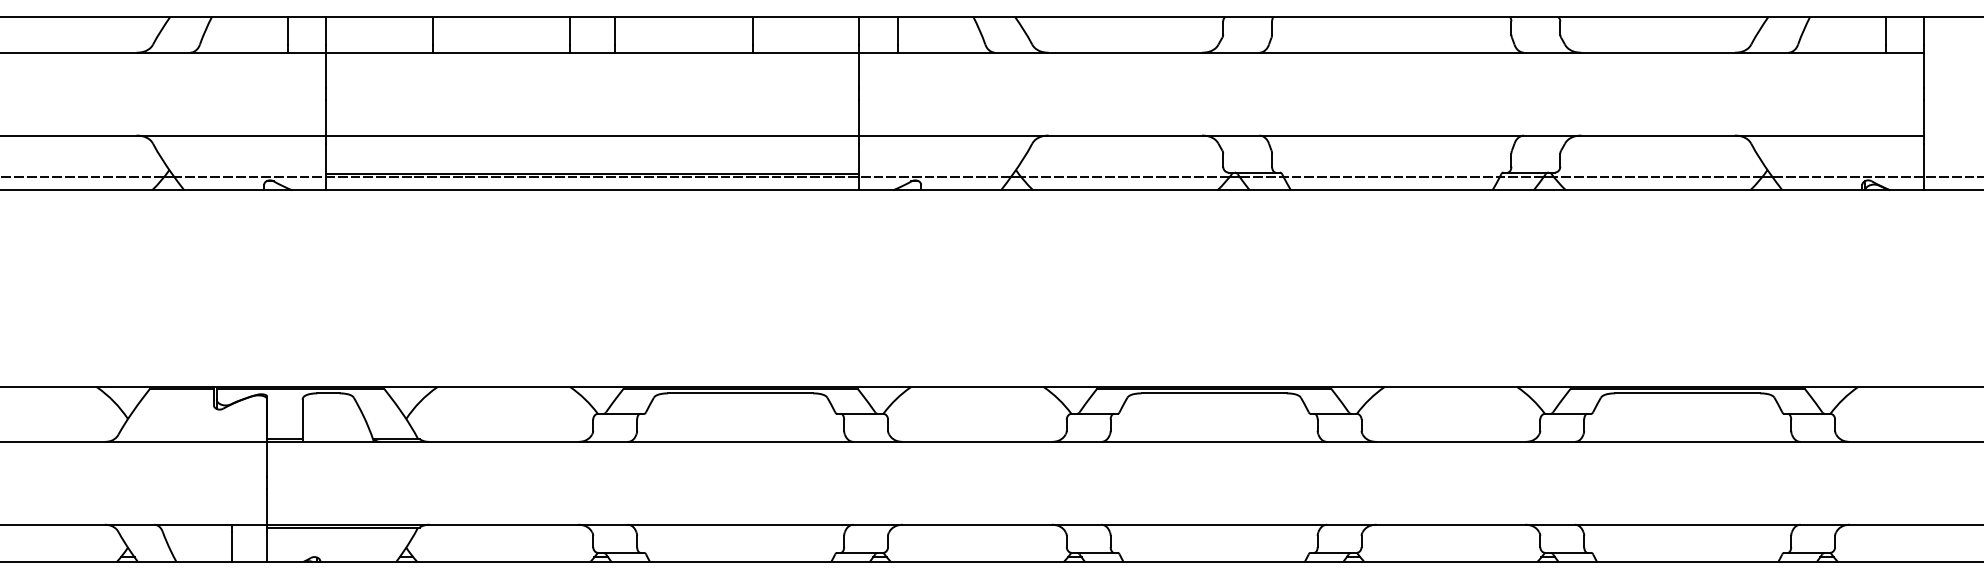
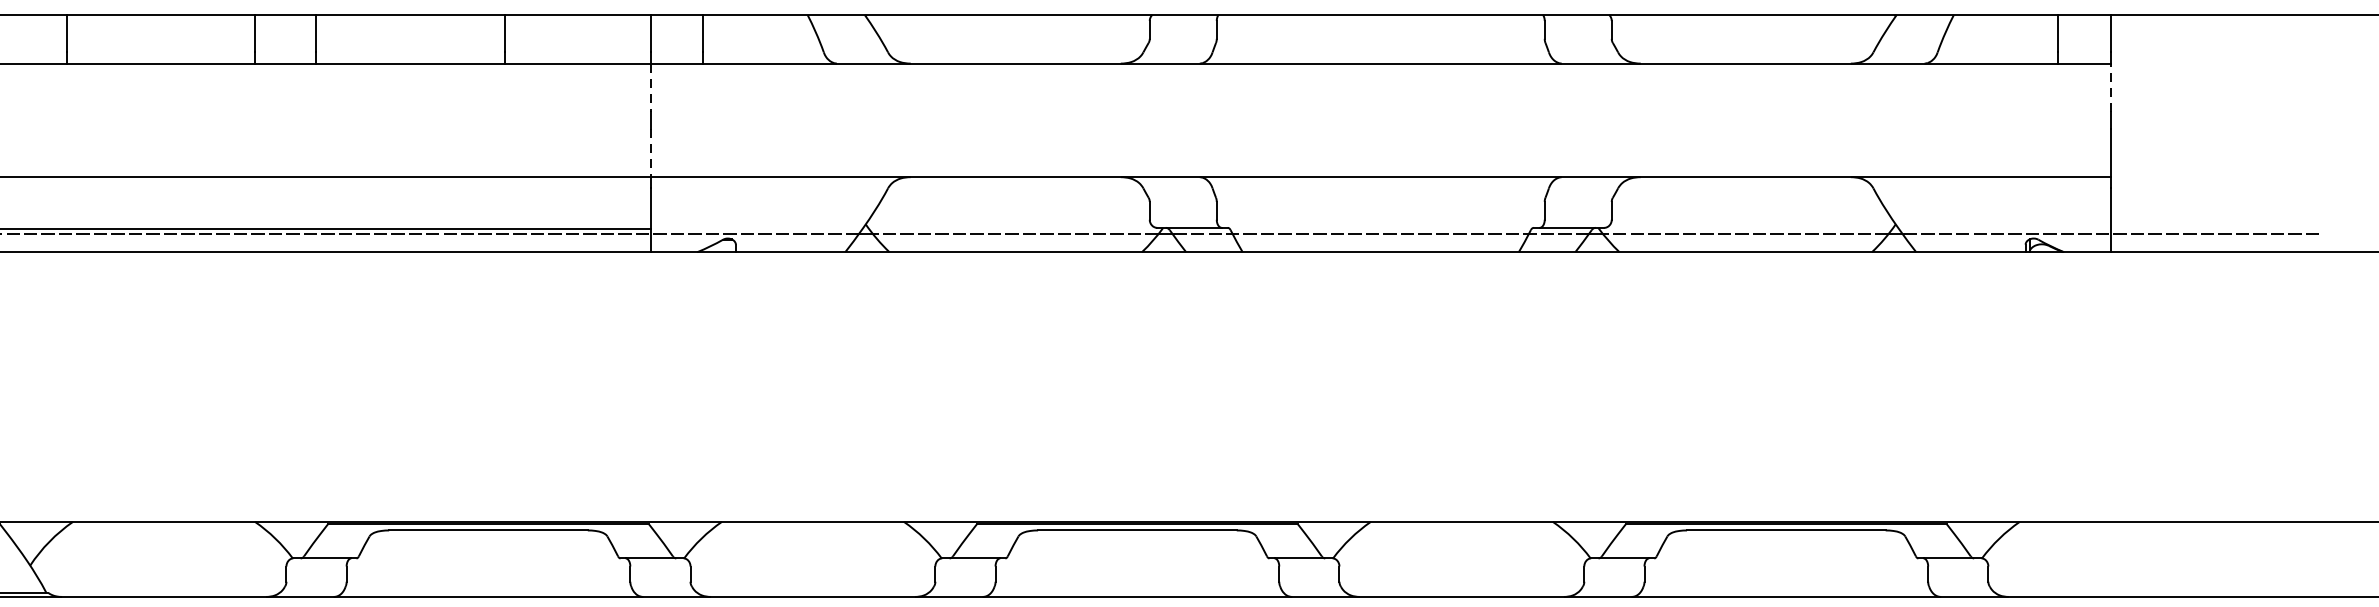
line: (859, 70) -> (651, 87), solid -> dashed
line: (1924, 70) -> (2110, 87), solid -> dashed
line: (859, 117) -> (651, 152), solid -> dashed

